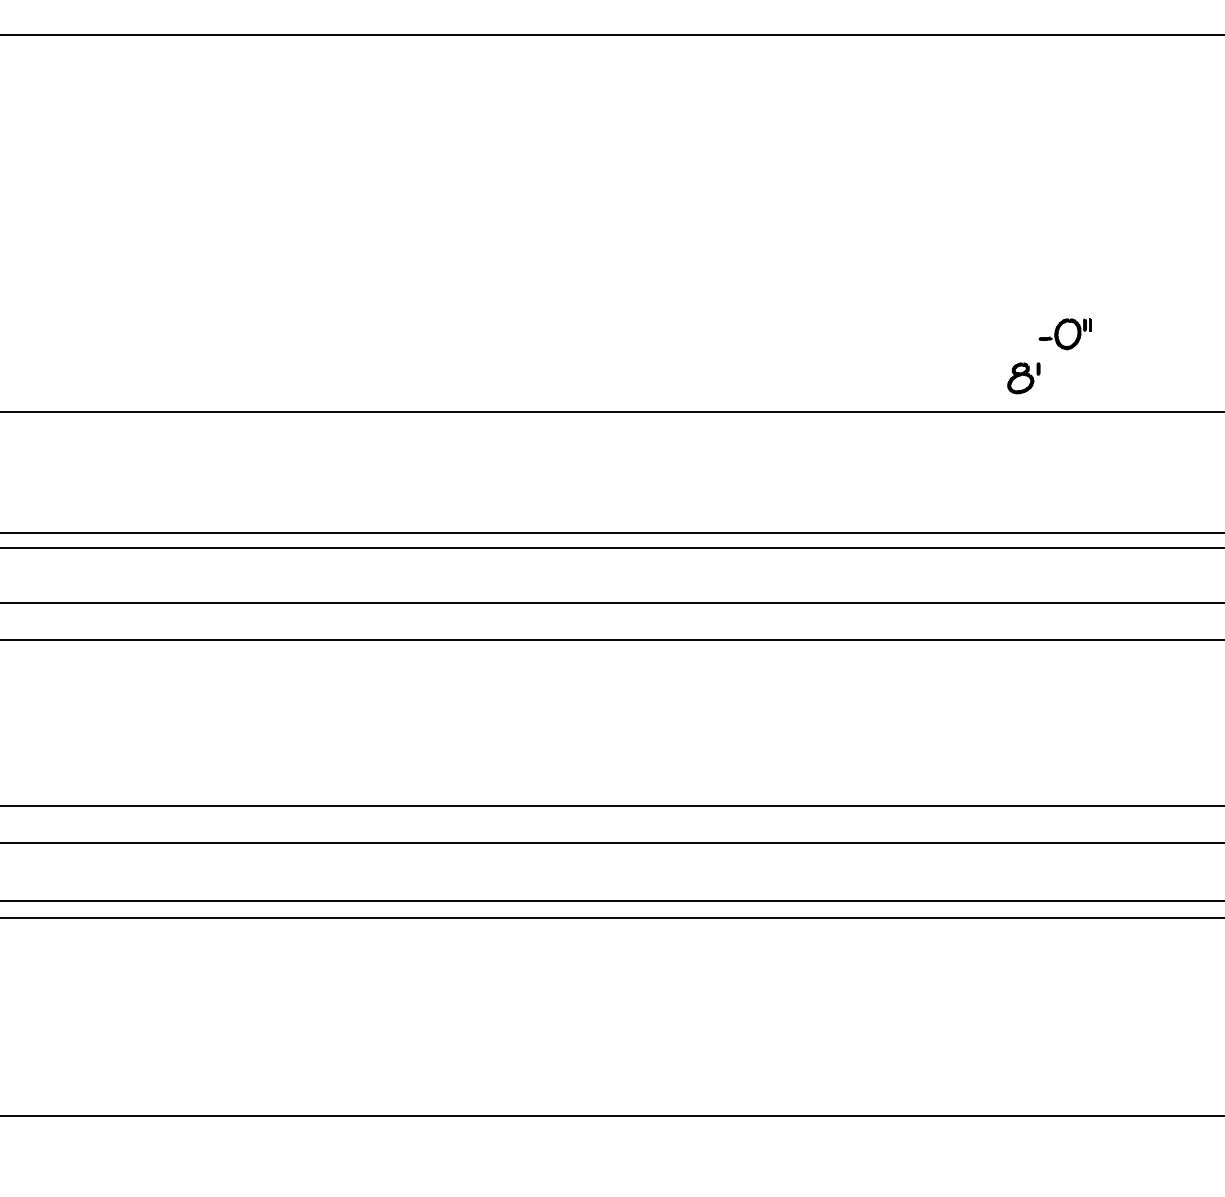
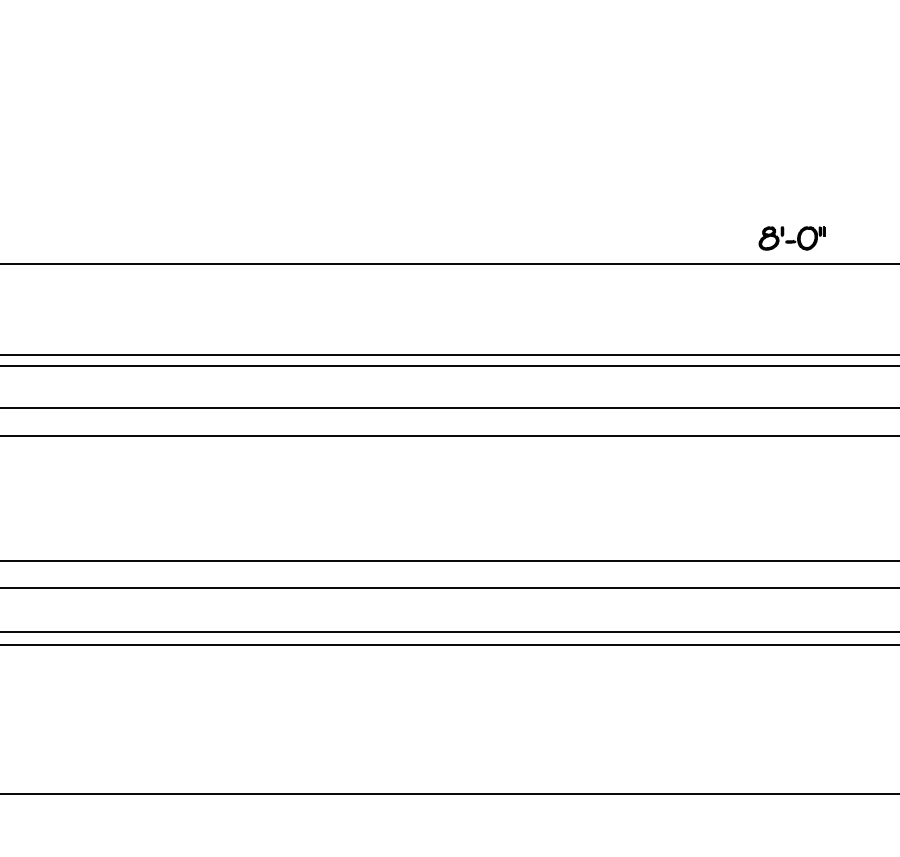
part: (1064, 334) -> (805, 238), moved

